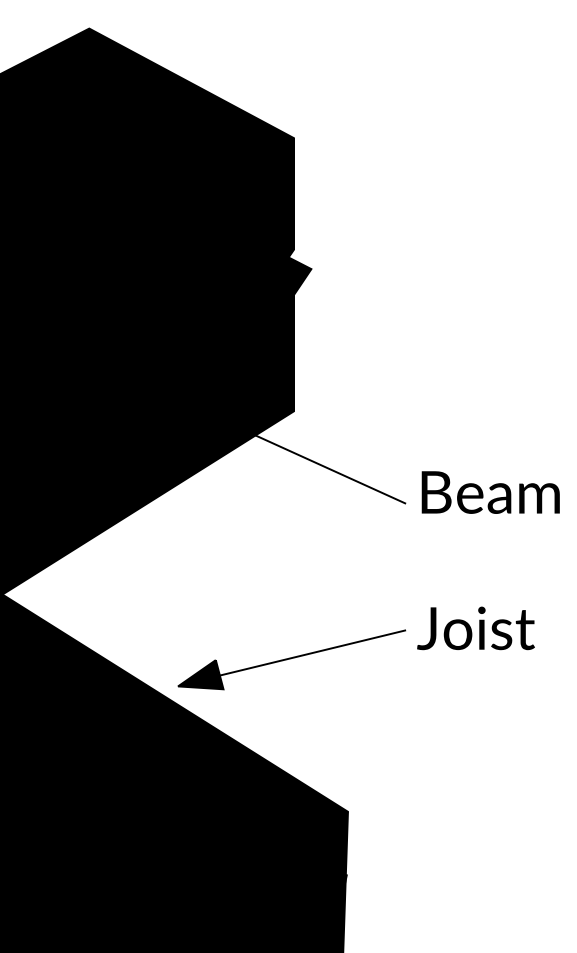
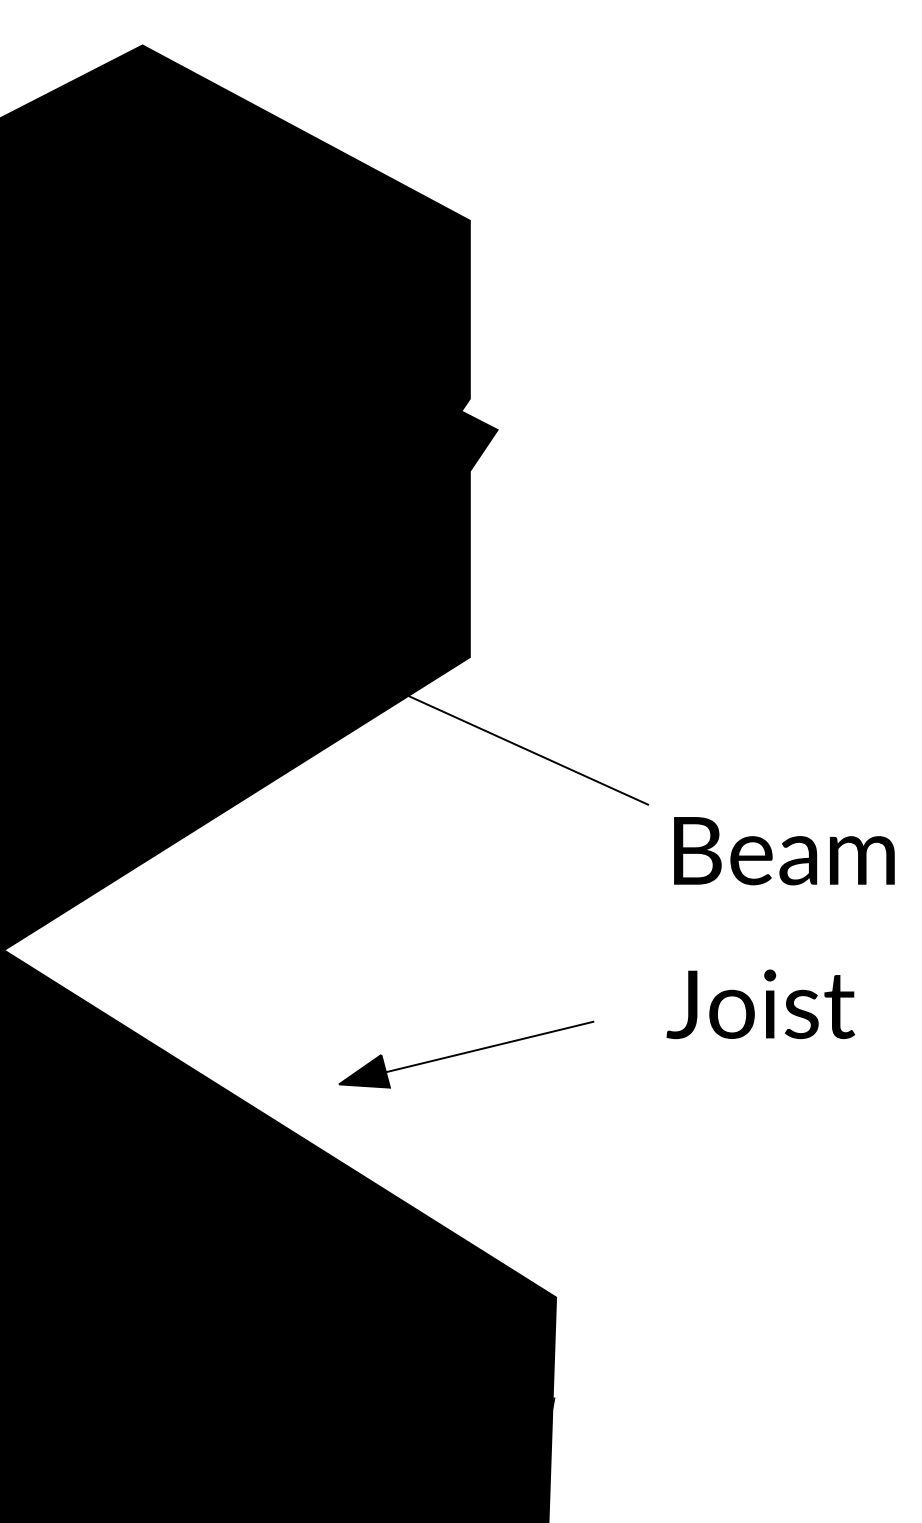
text: (490, 492) -> (783, 851), moved
part: (291, 659) -> (465, 1054), size x0.7

